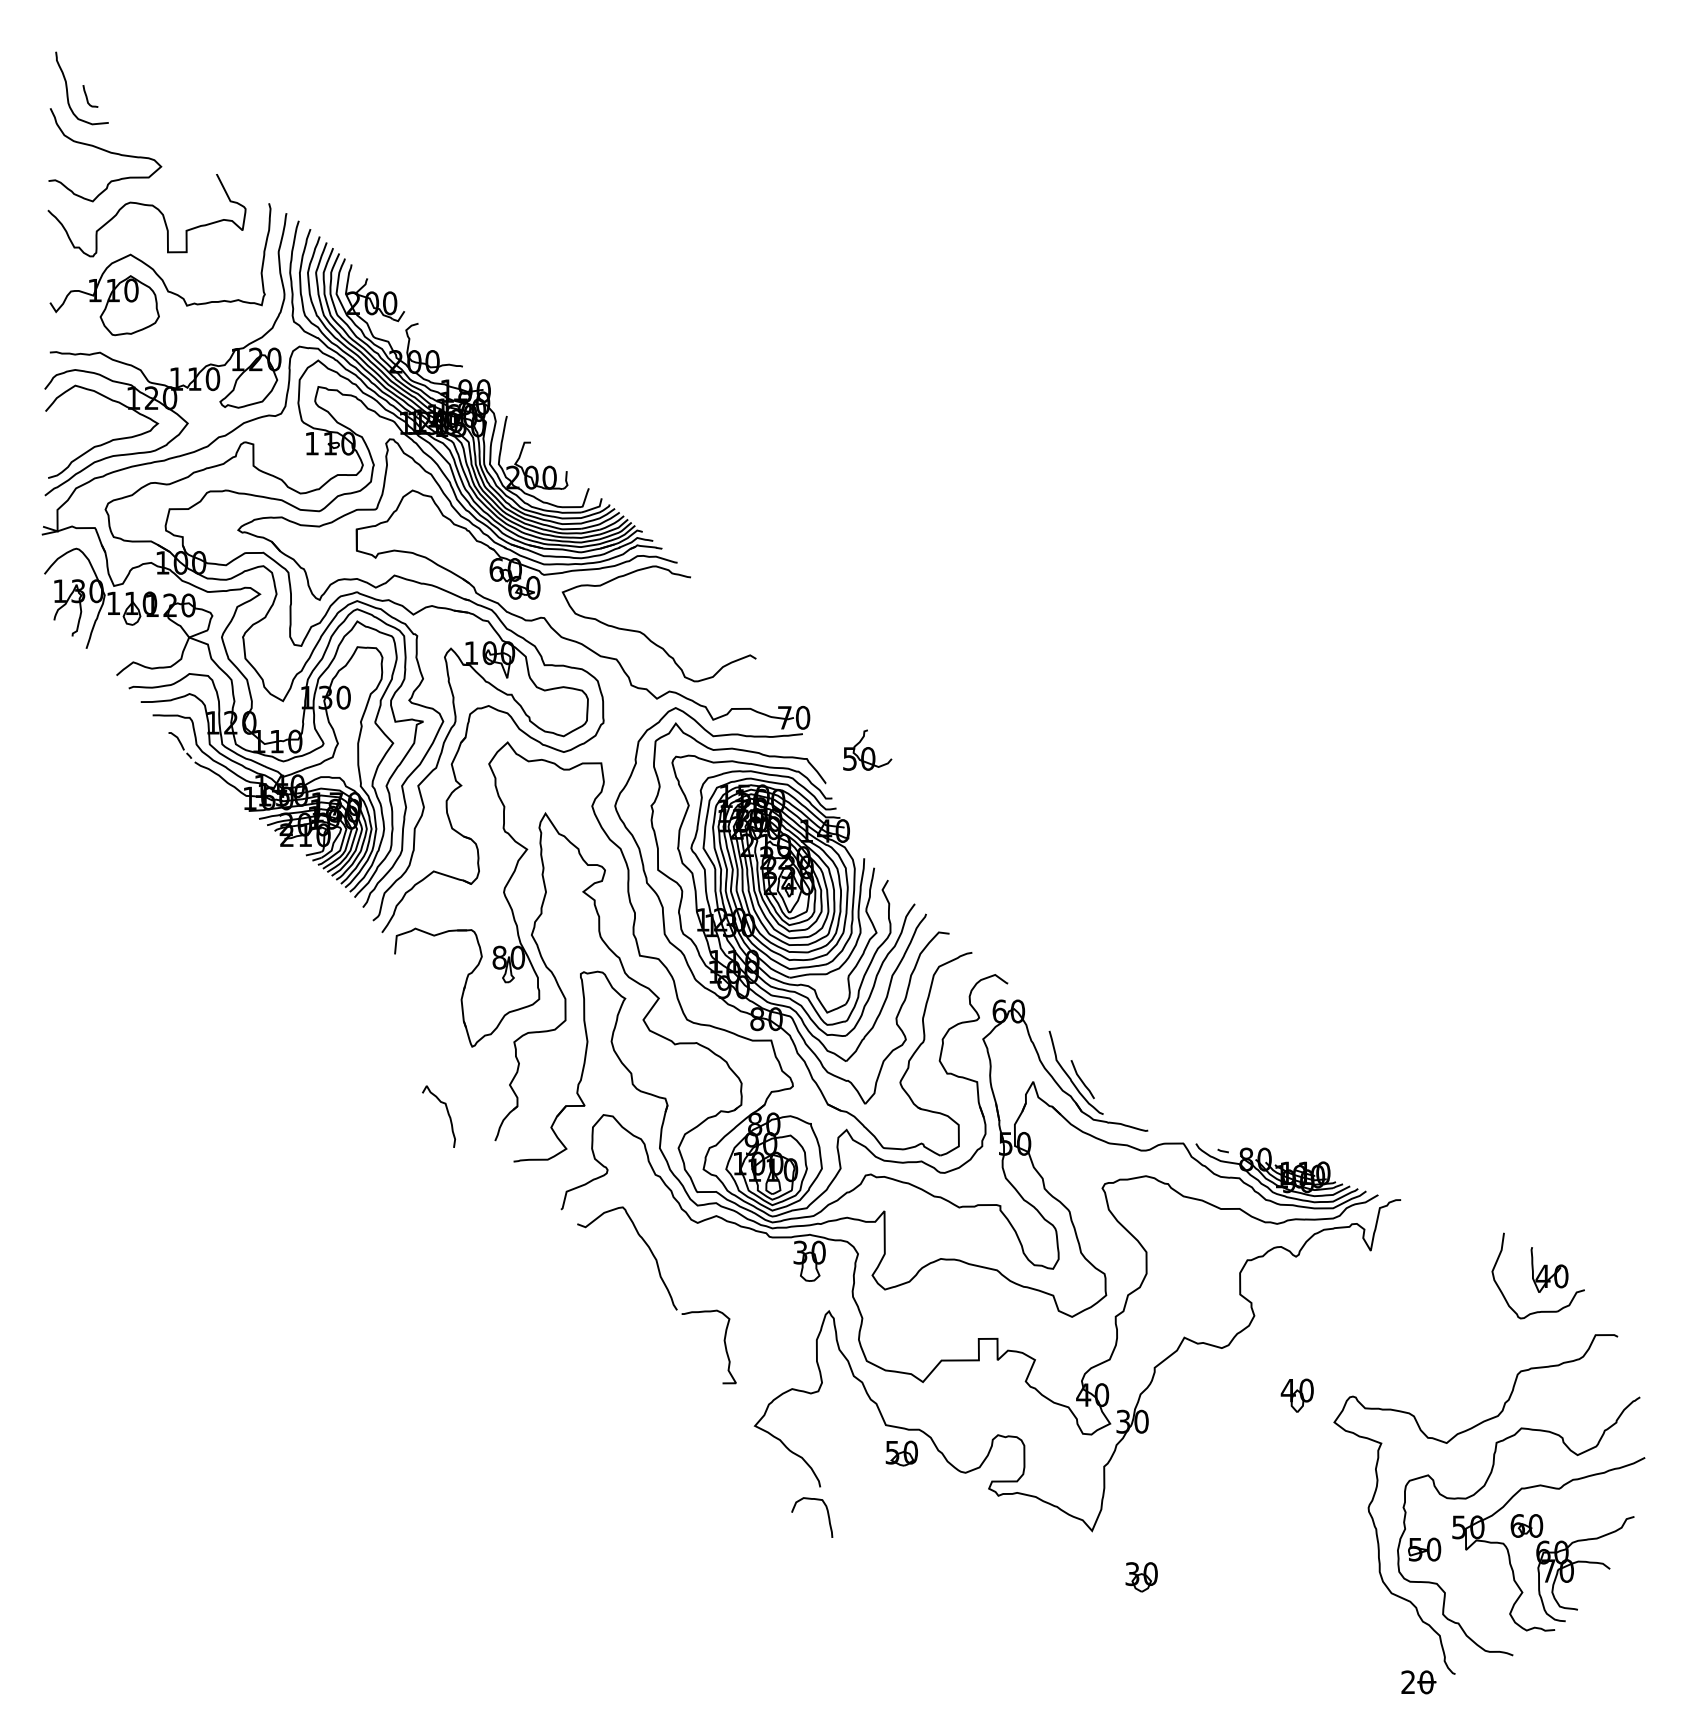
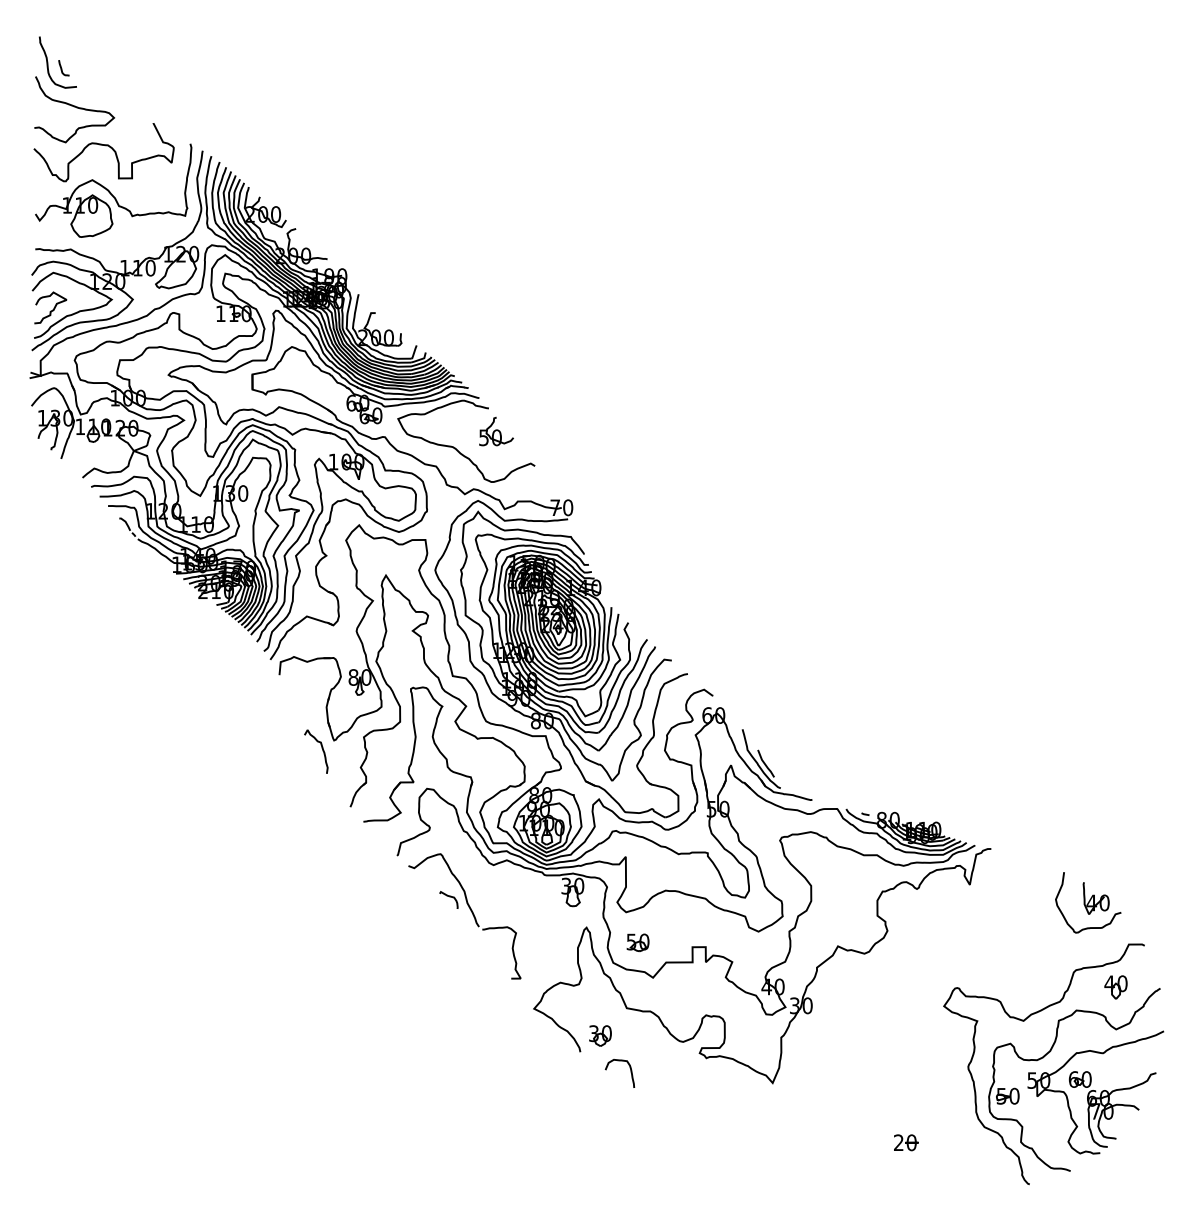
curve: (73, 438) -> (52, 310), added
part: (867, 749) -> (496, 431), moved
curve: (447, 1114) -> (322, 750), moved
curve: (636, 1268) -> (450, 897), added
part: (1296, 1395) -> (1115, 987), moved
part: (901, 1453) -> (637, 942), moved
curve: (827, 1515) -> (630, 1072), moved
part: (1141, 1577) -> (600, 1036), moved
part: (1418, 1682) -> (905, 1142), moved

